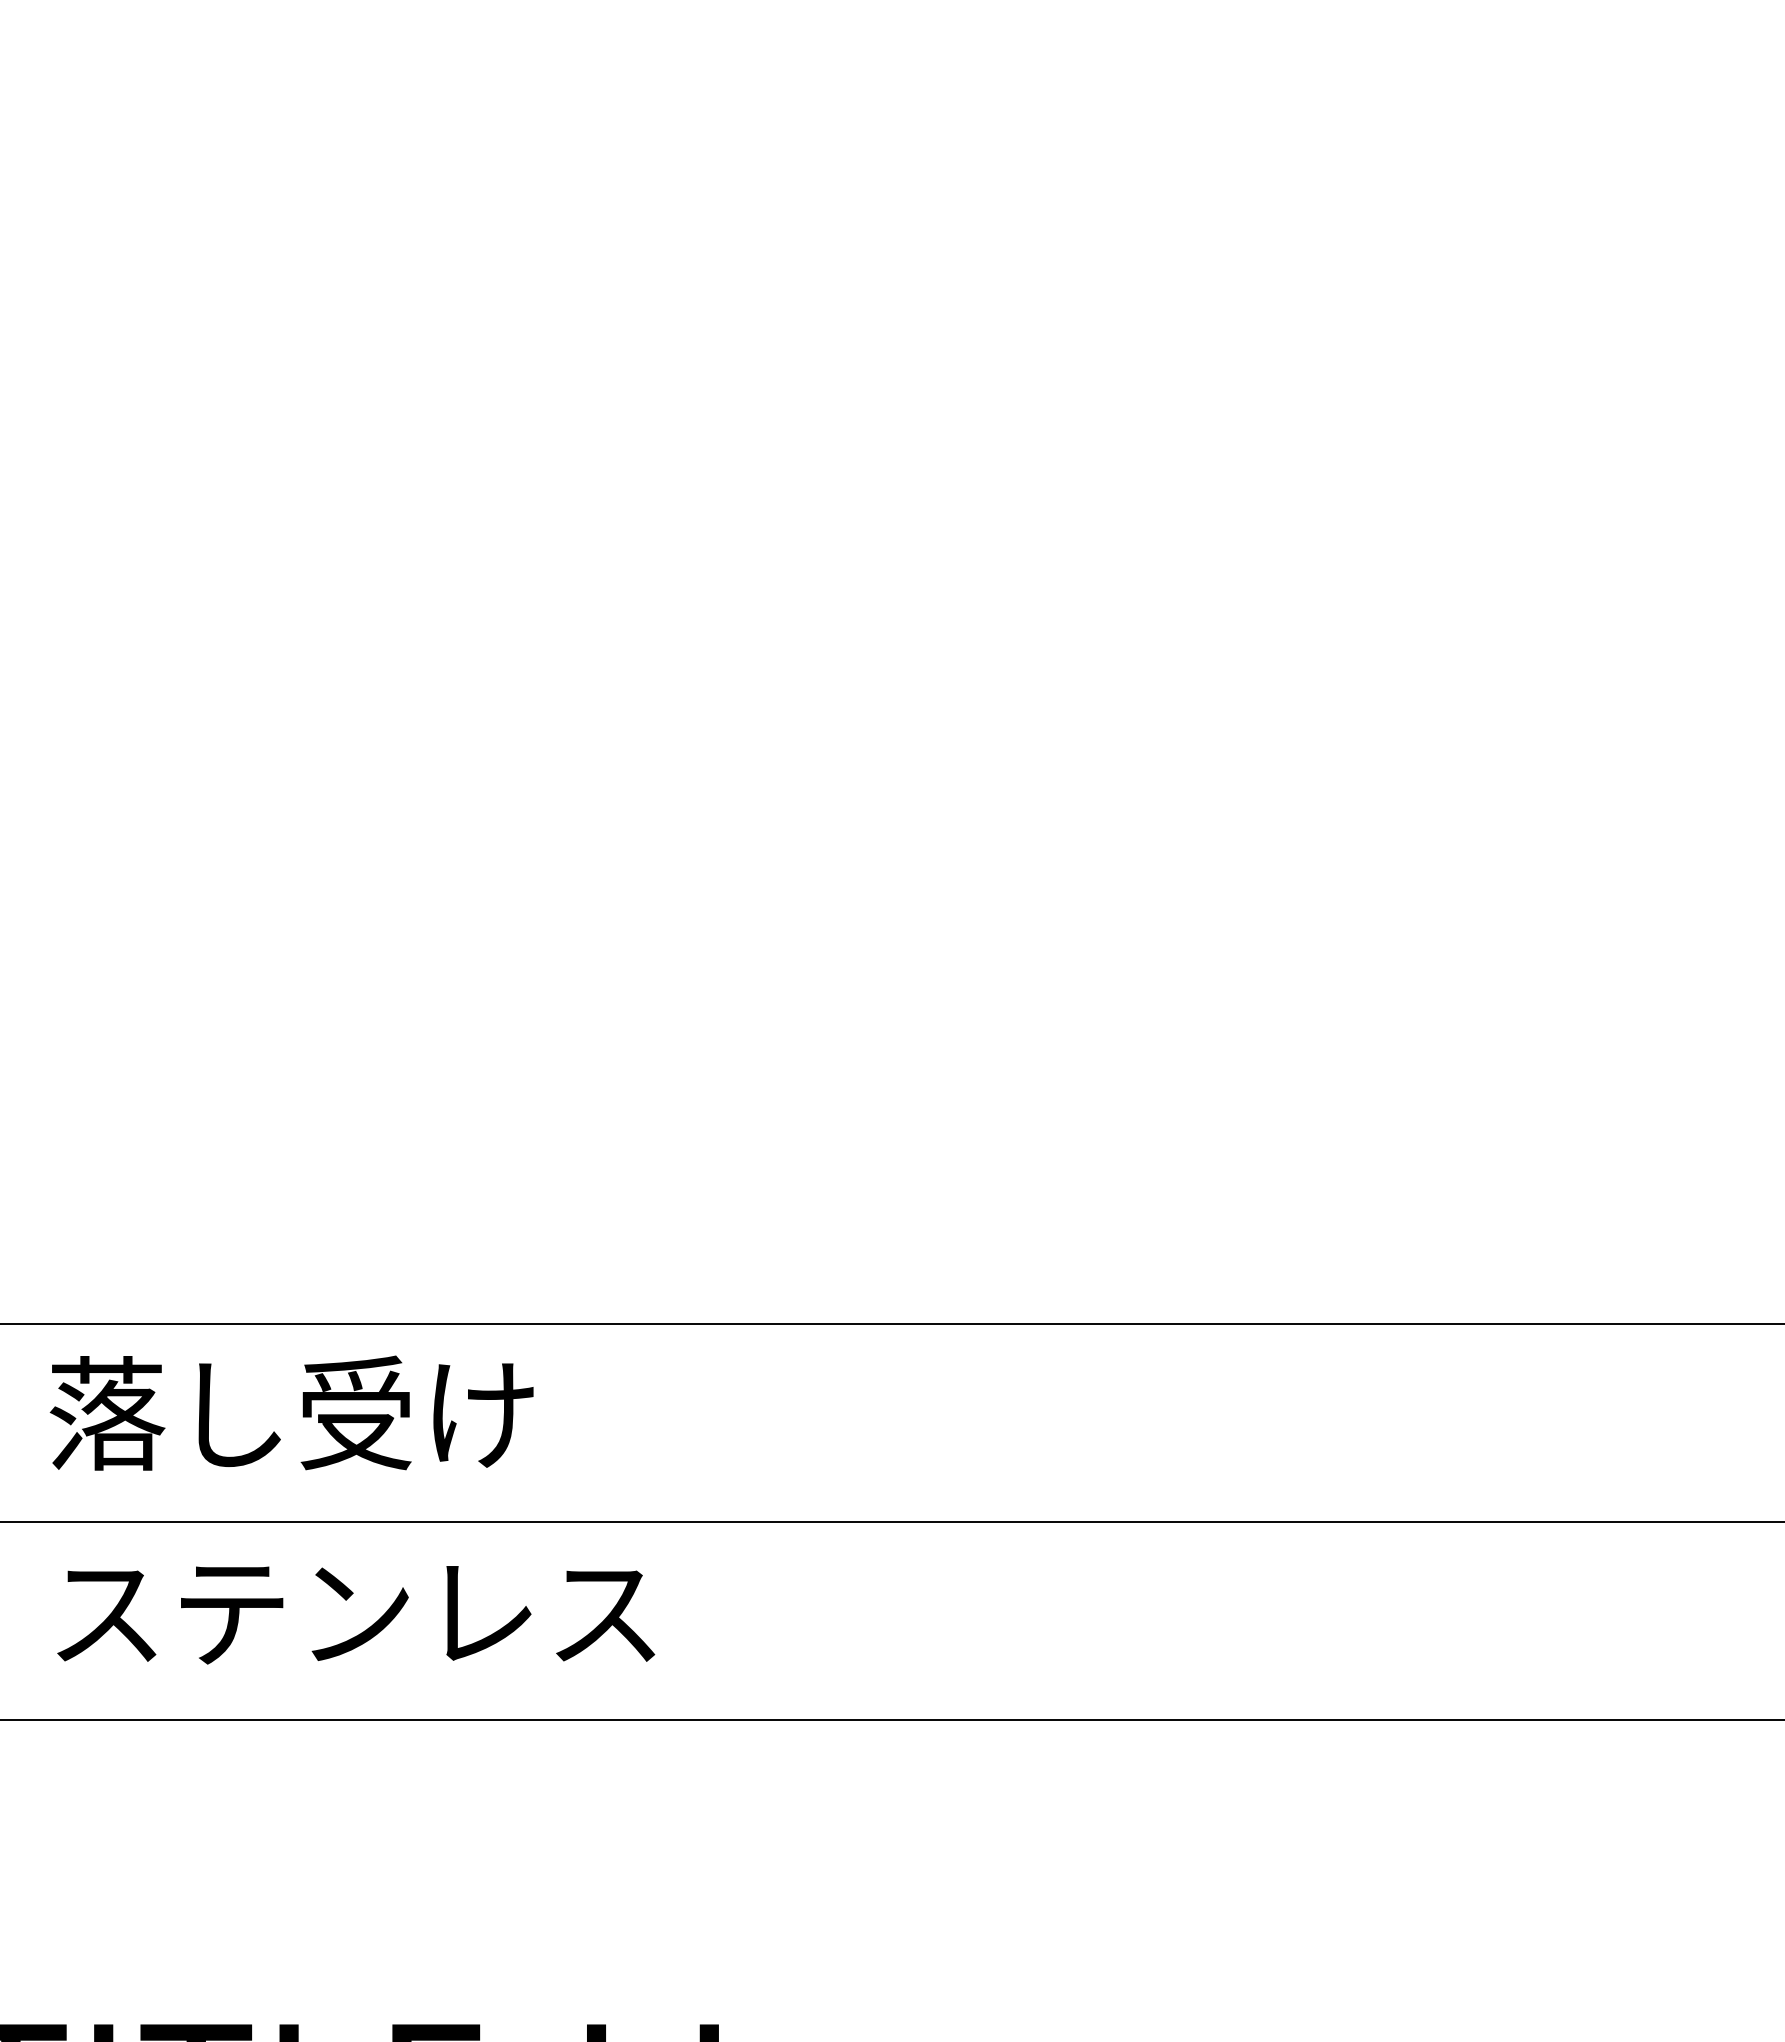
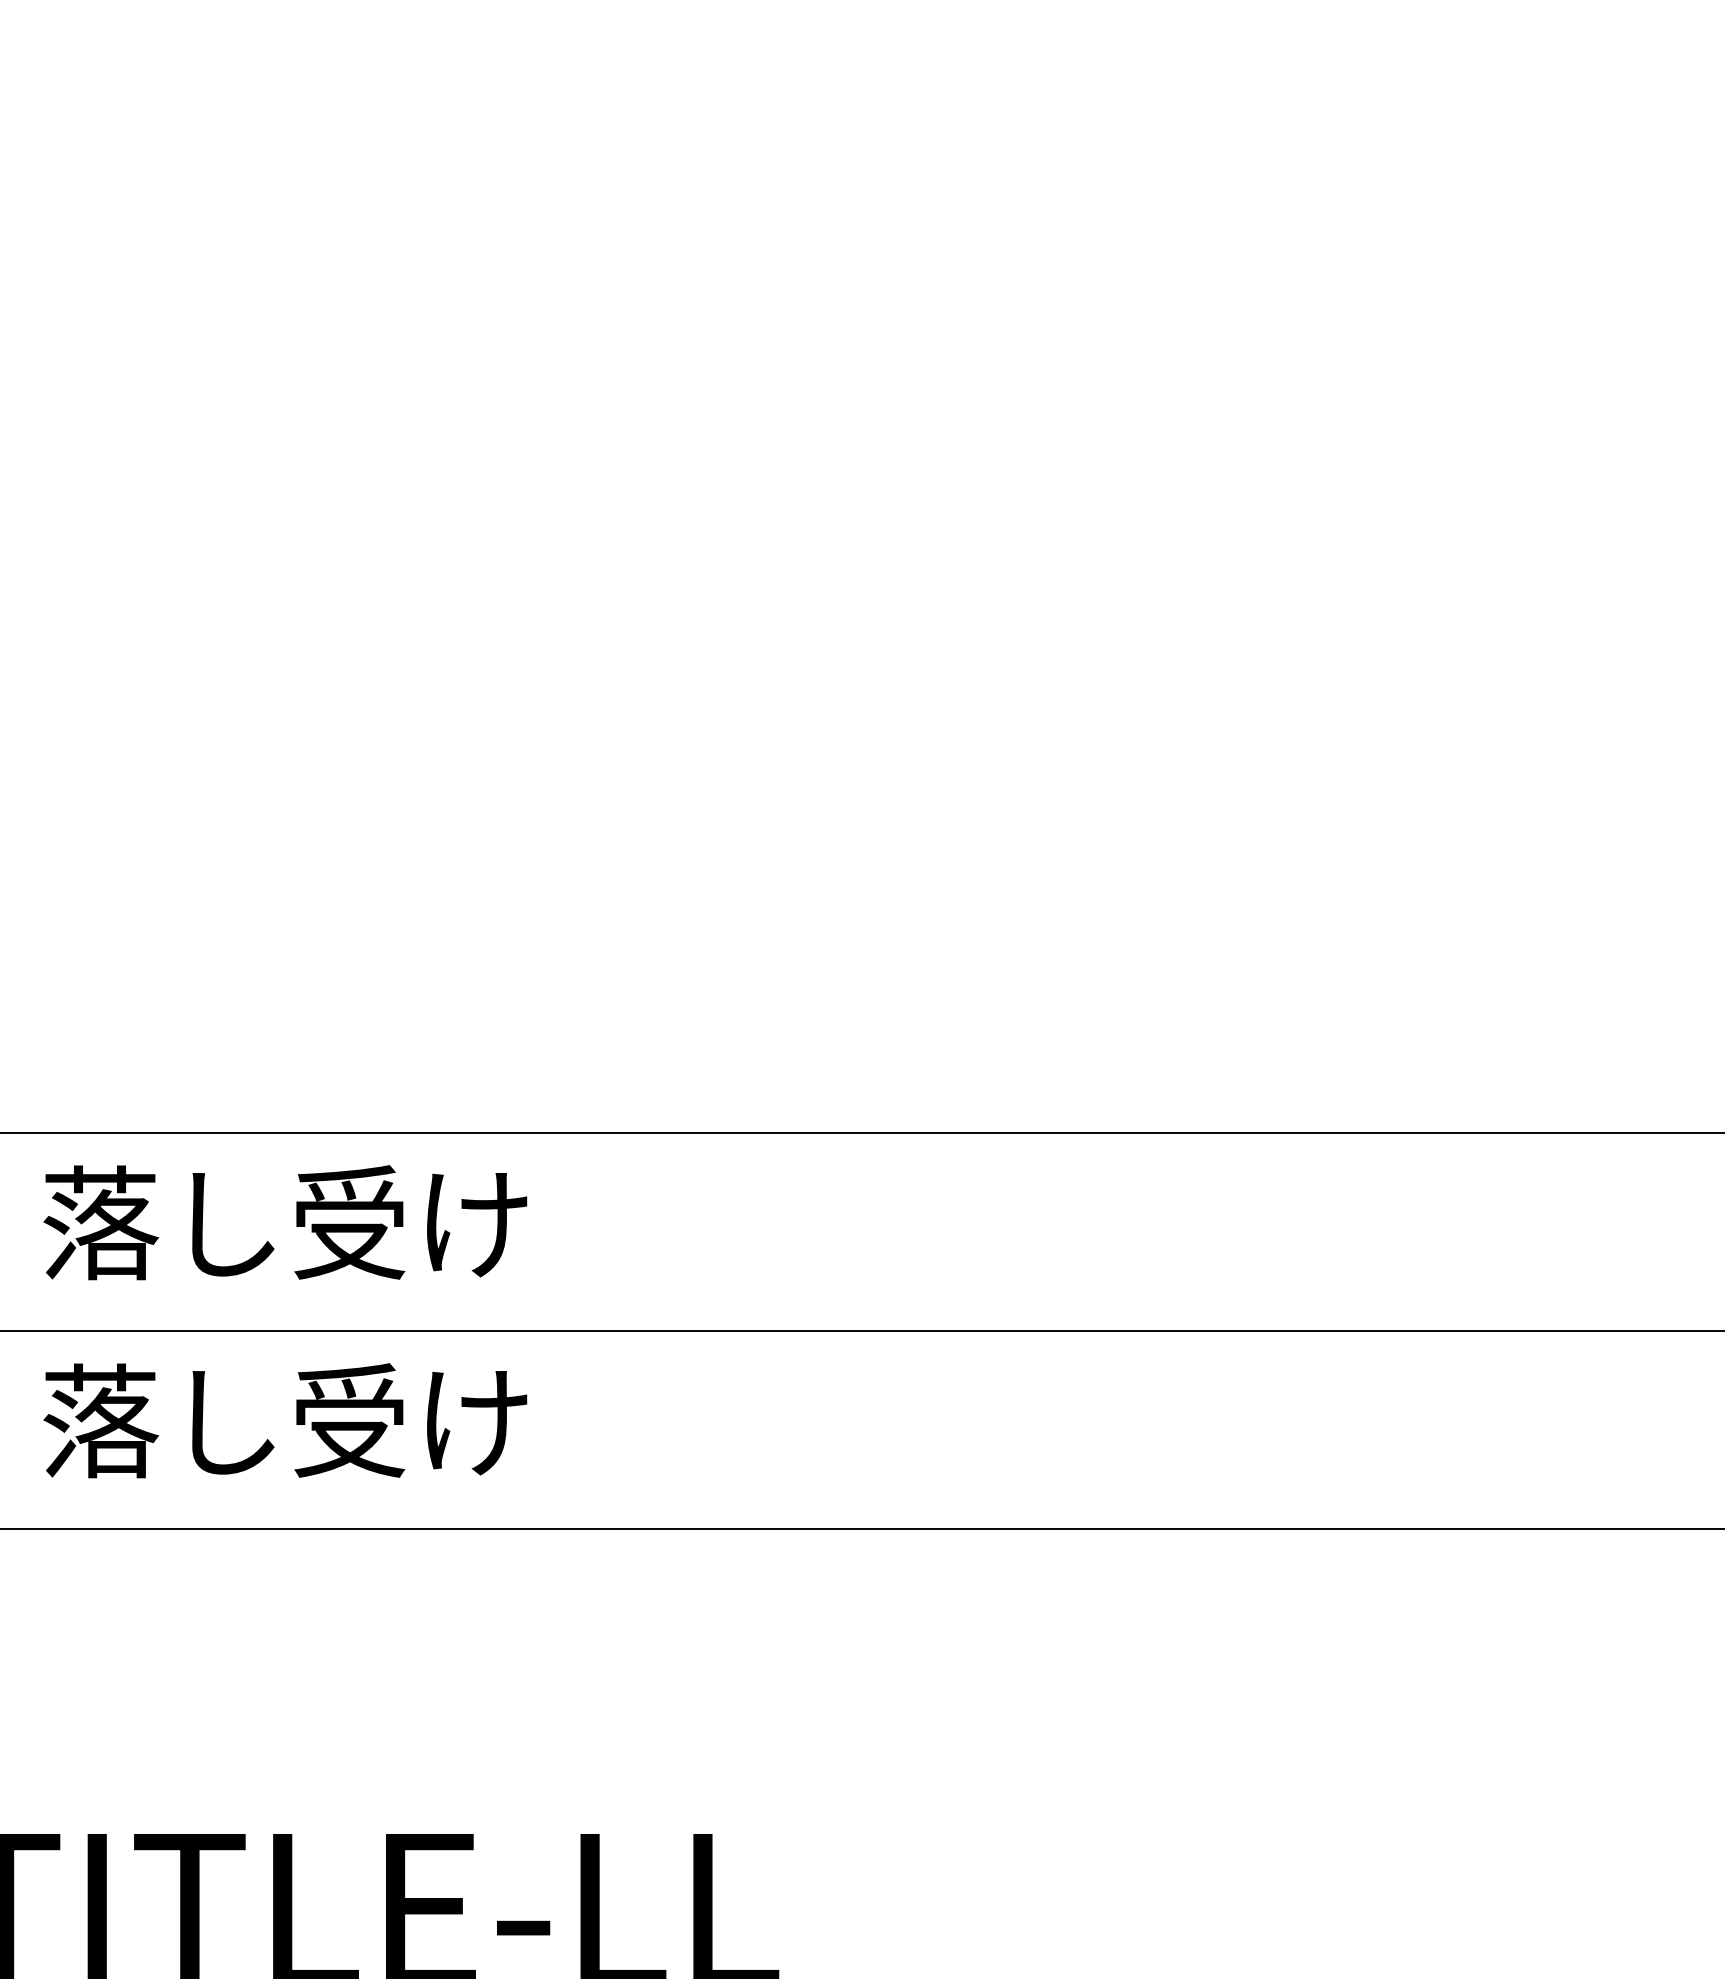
text: (352, 1610) -> (346, 1420), ステンレス -> 落し受け

